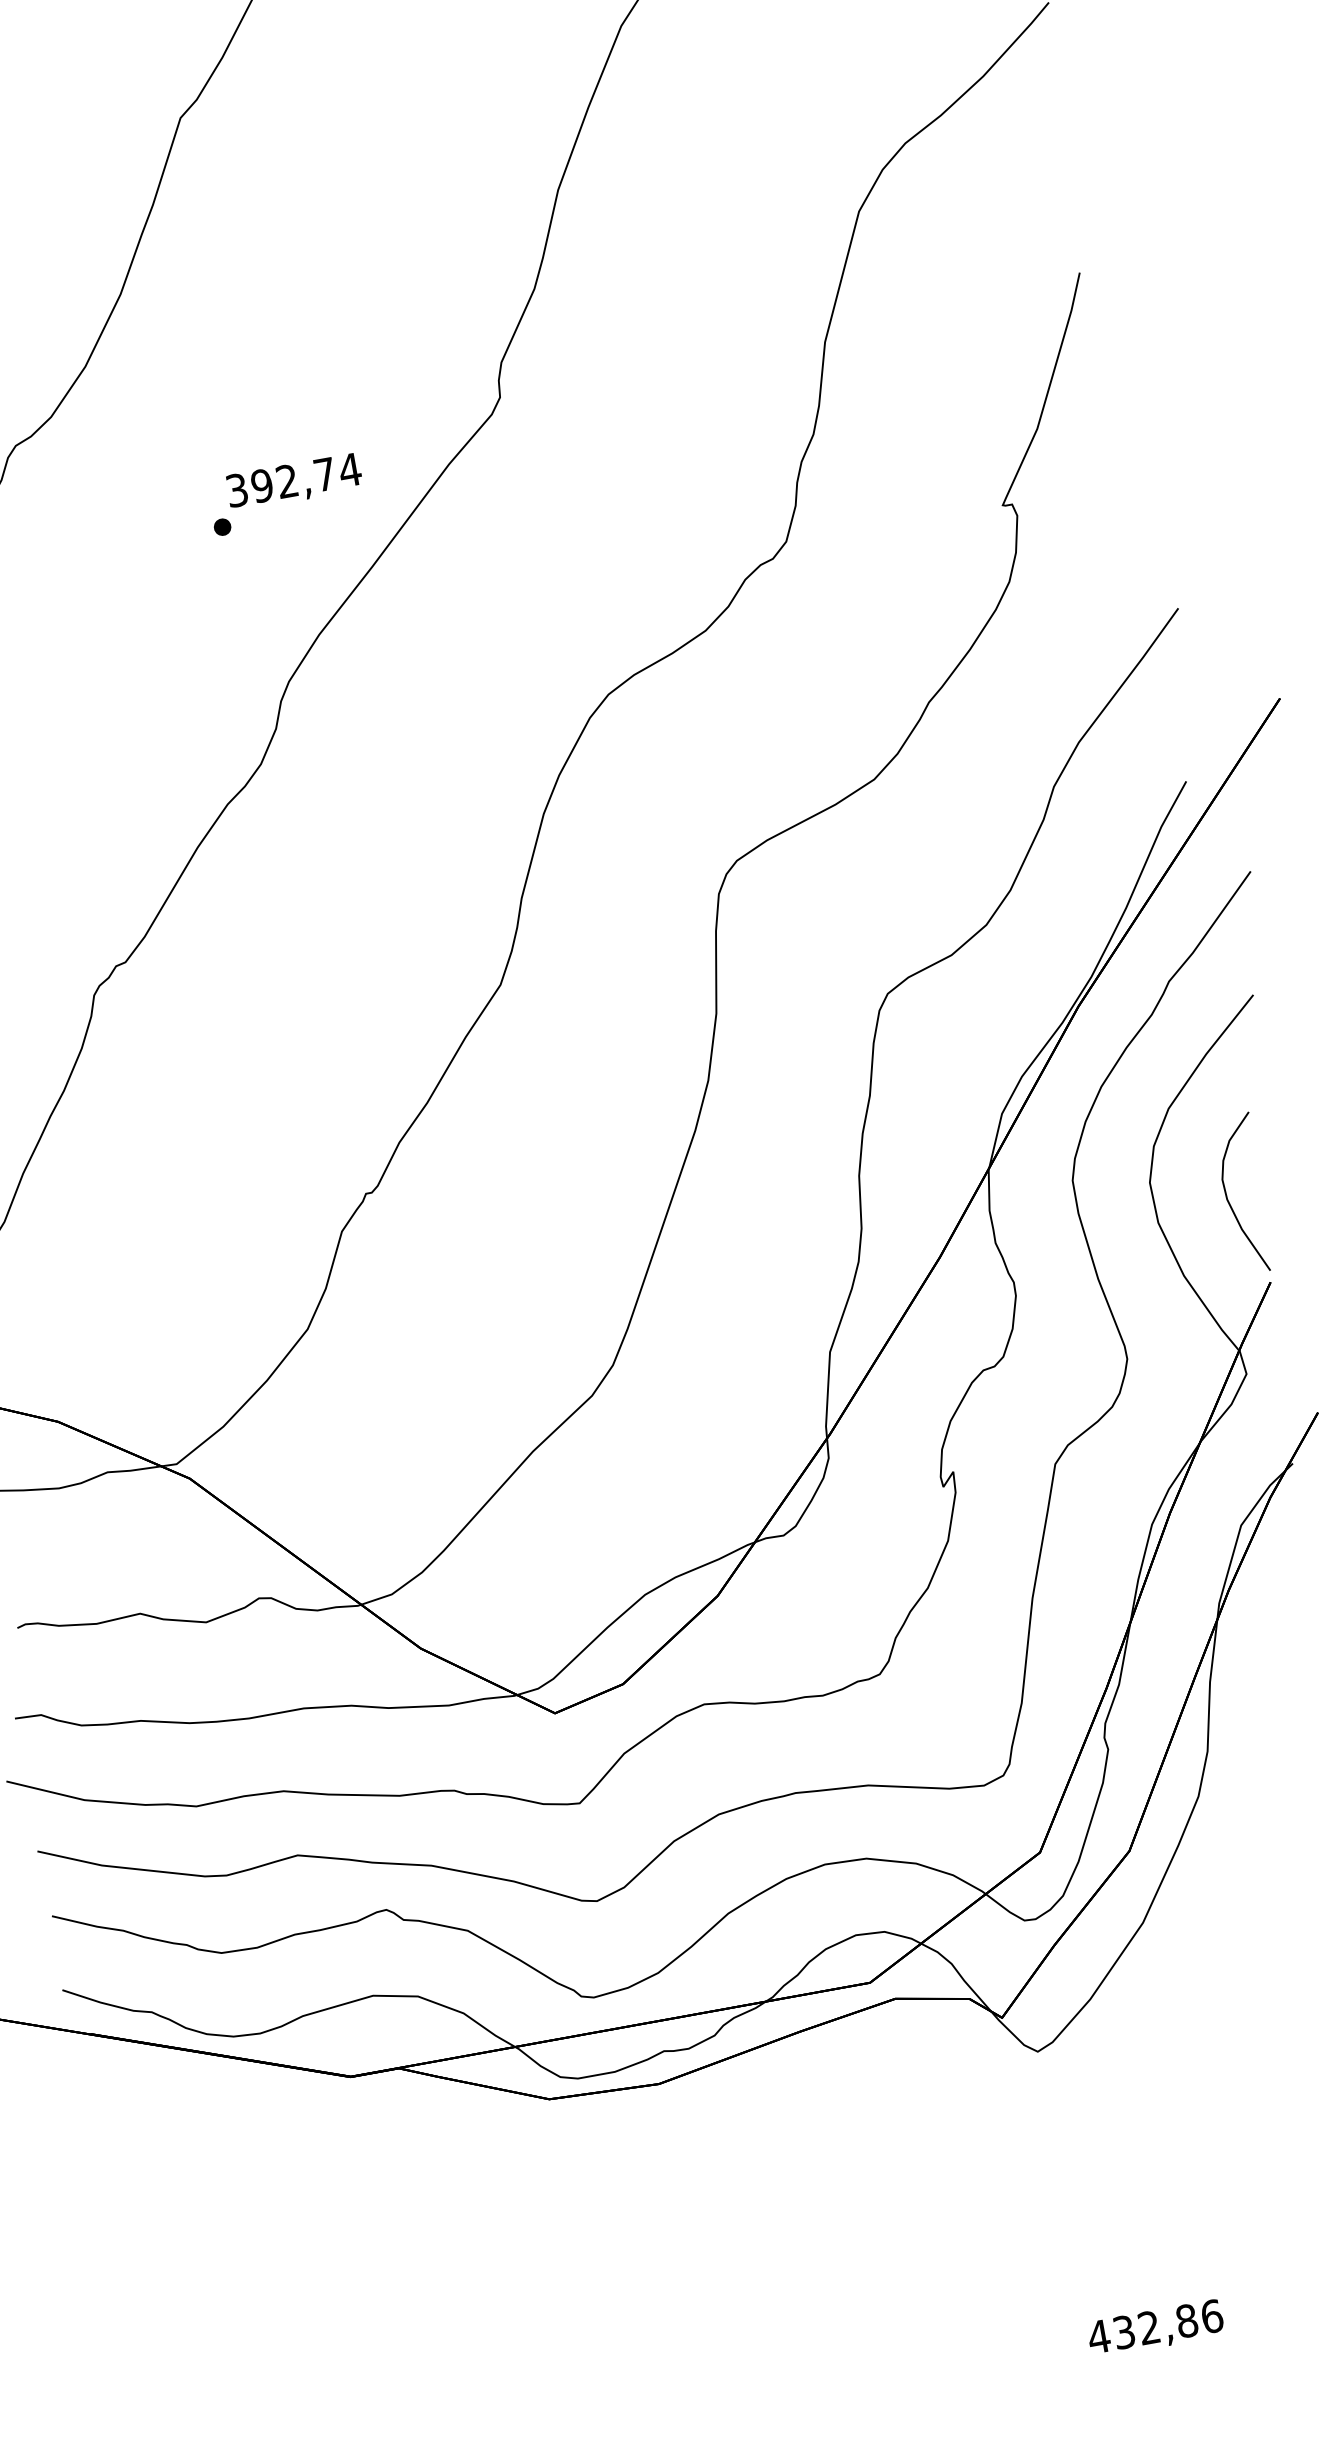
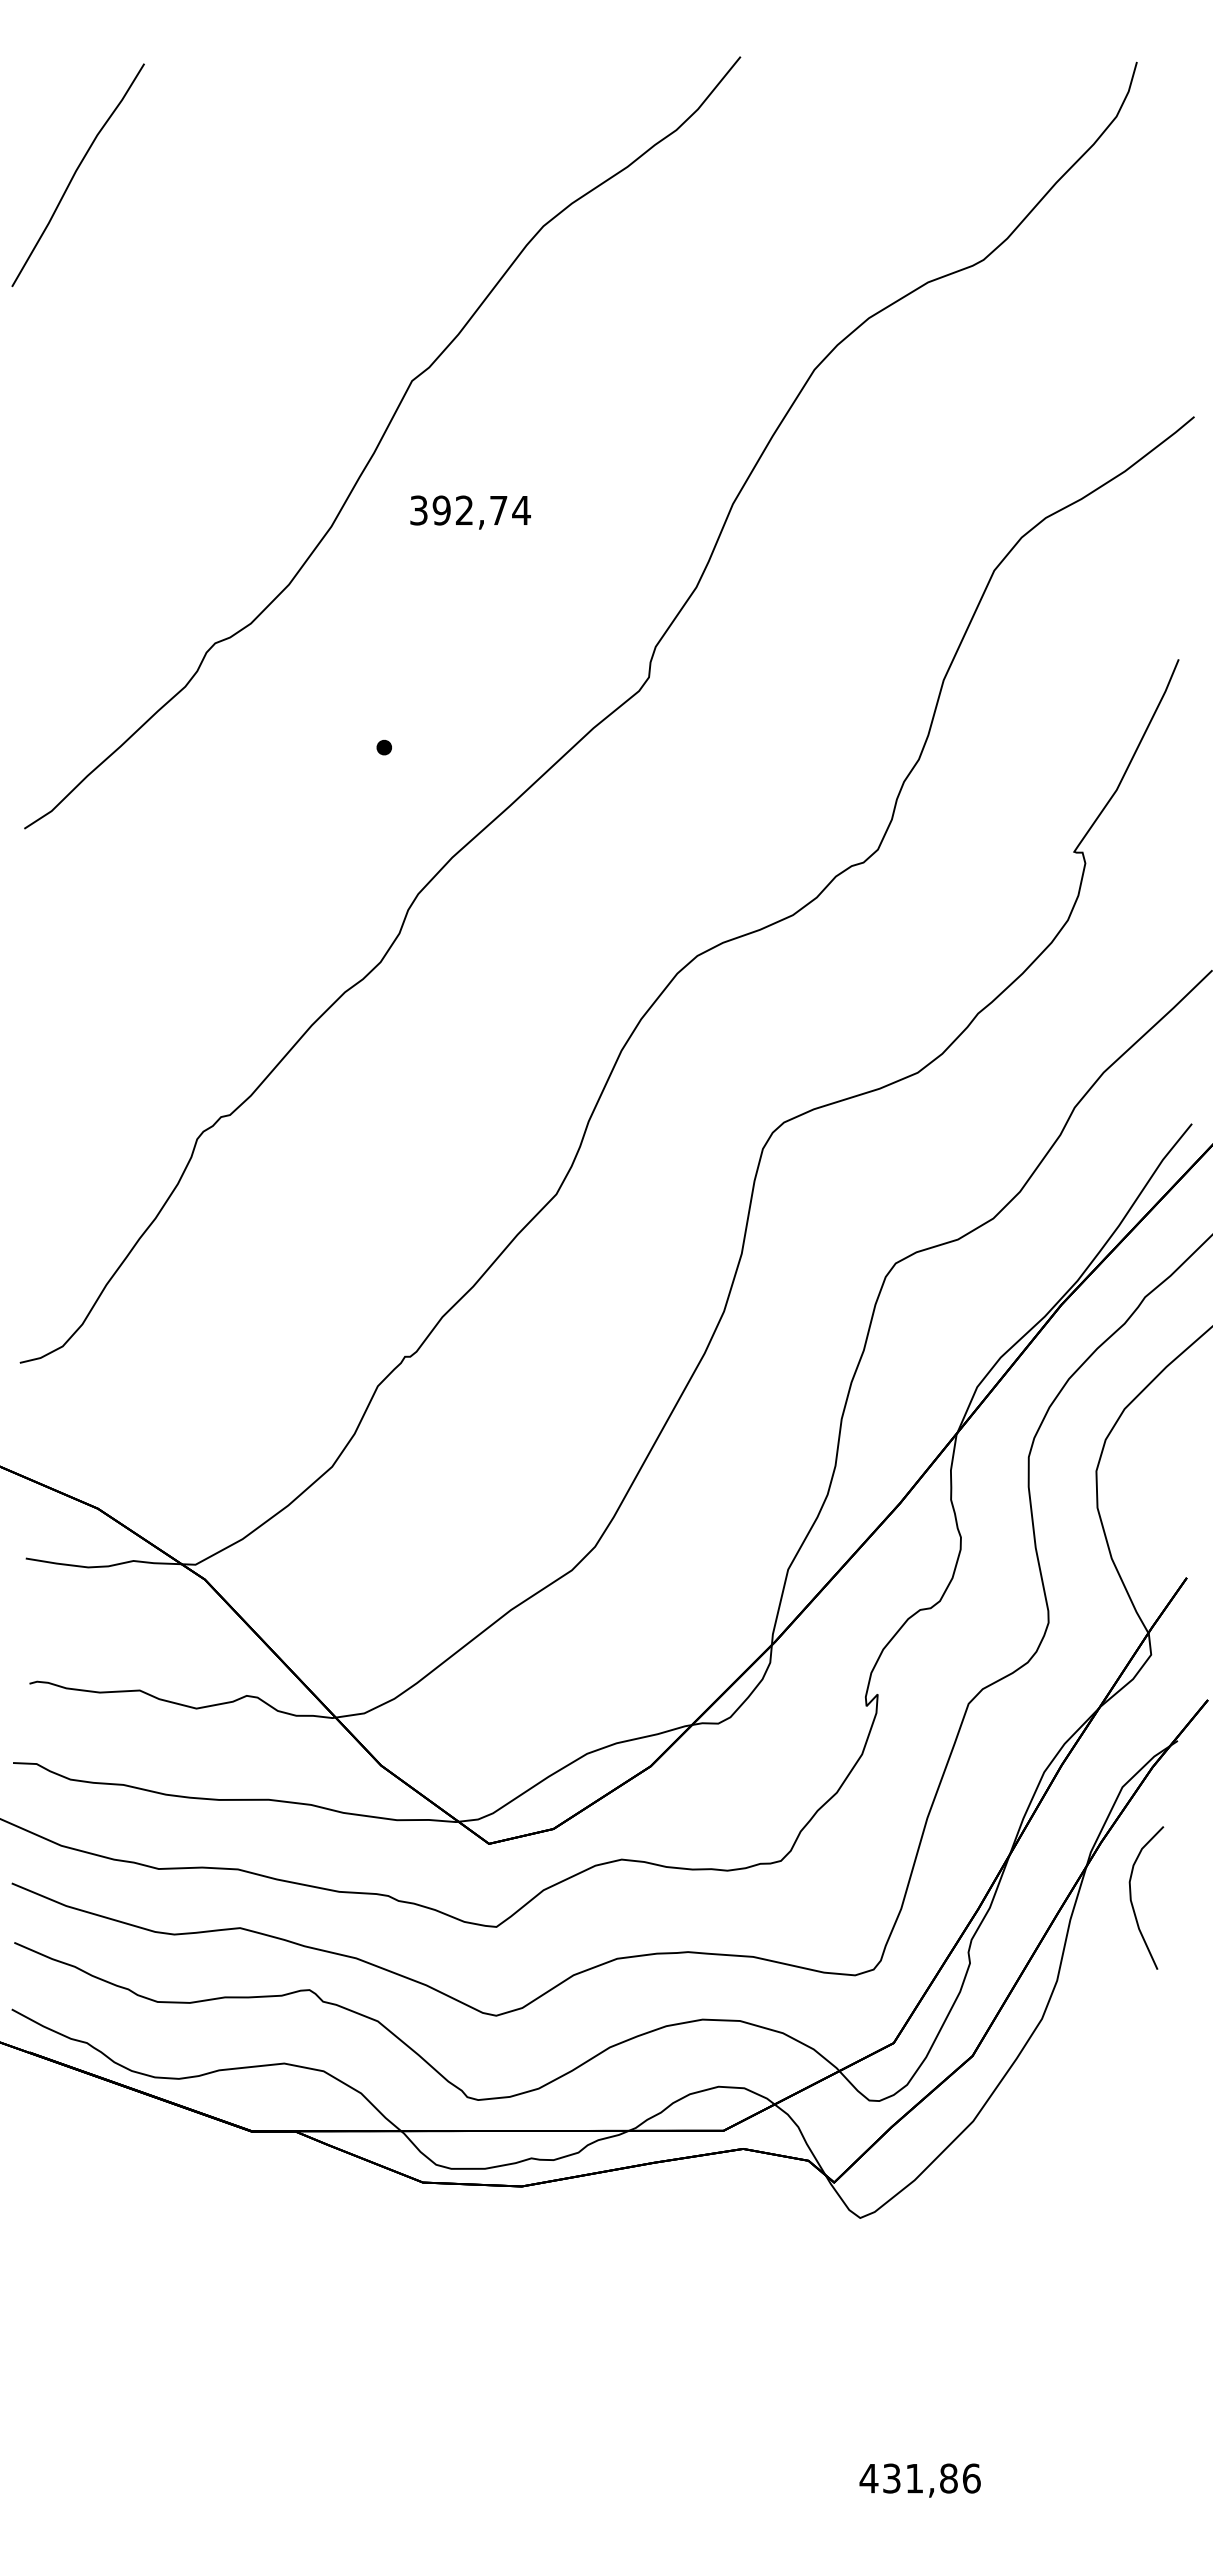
text: (294, 482) -> (470, 512), moved
curve: (1229, 1200) -> (1132, 1901), moved
text: (1149, 2327) -> (914, 2478), 432,86 -> 431,86

